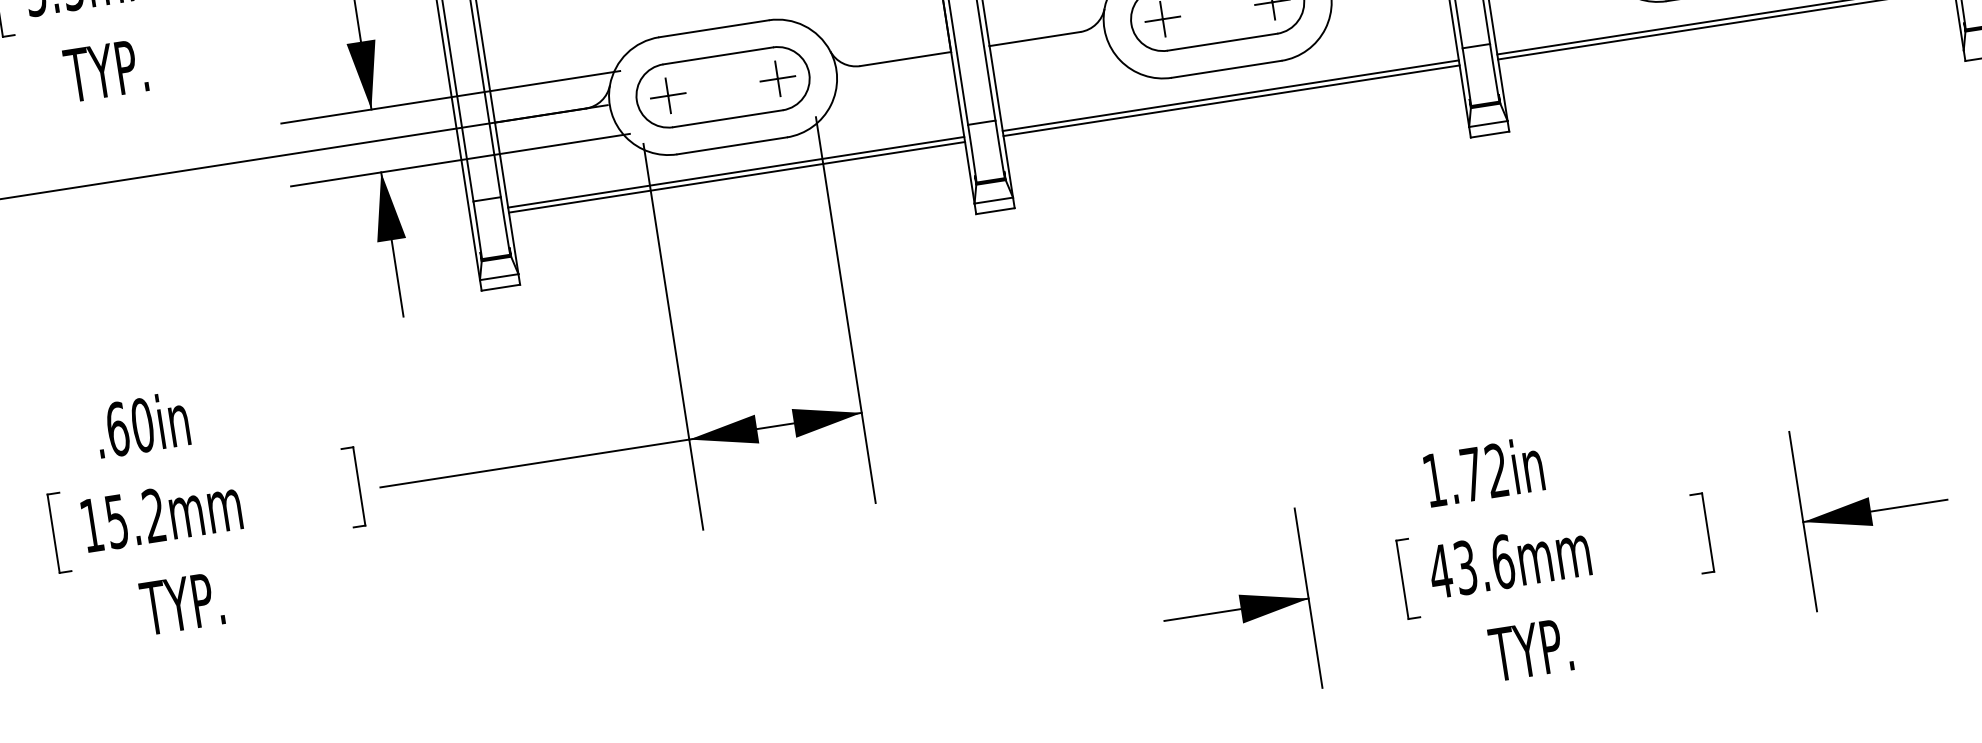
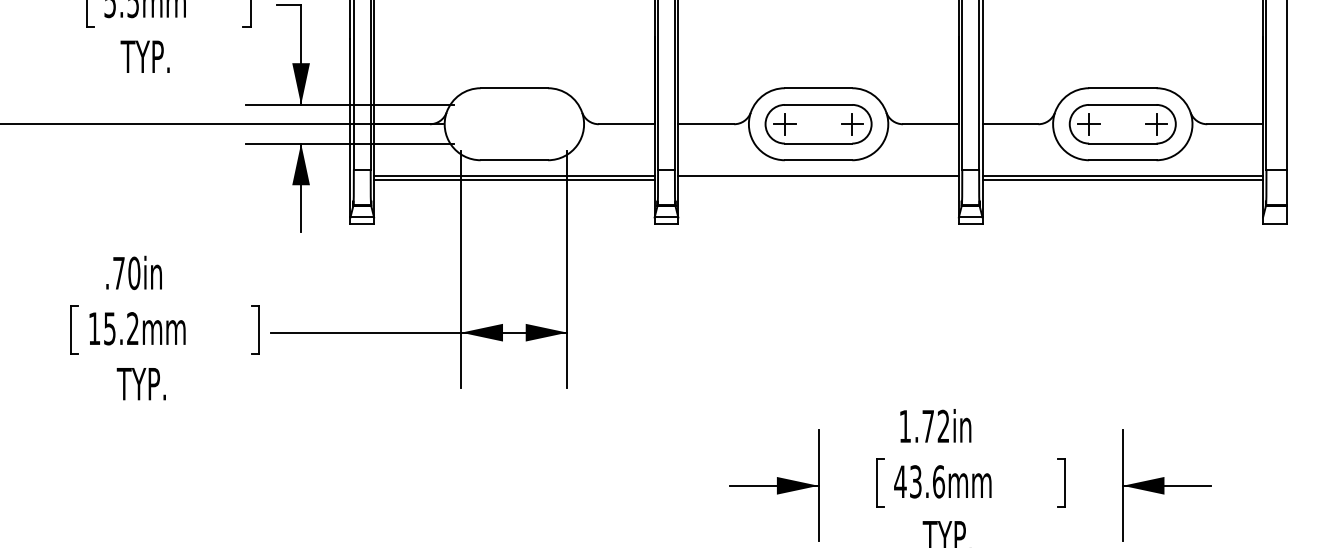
part: (723, 87) -> (514, 124), removed
line: (1231, 100) -> (818, 179), removed
text: (118, 429) -> (119, 273), .60in -> .70in

